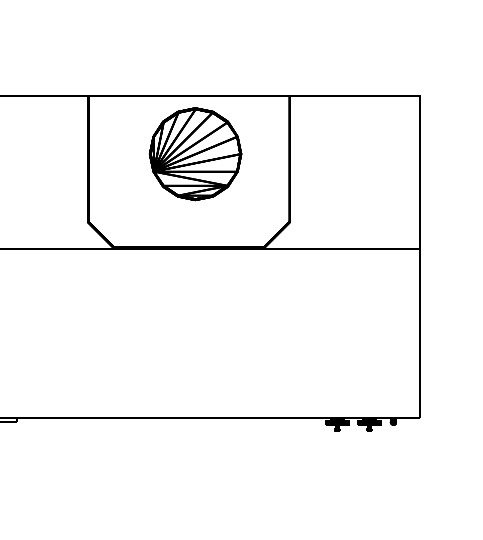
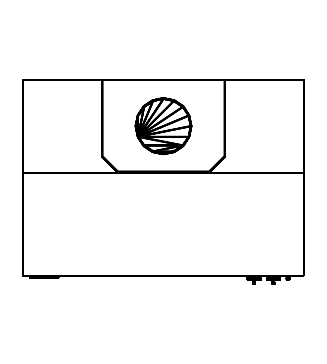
part: (195, 154) -> (163, 126), moved

